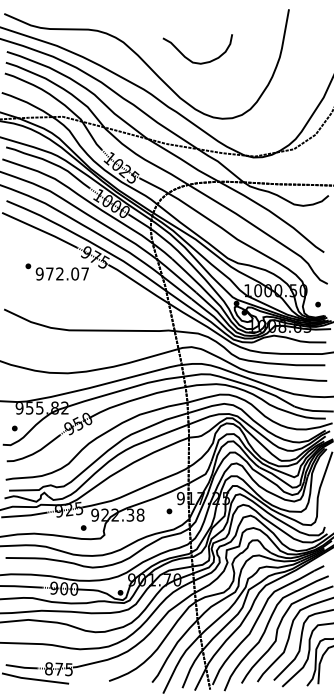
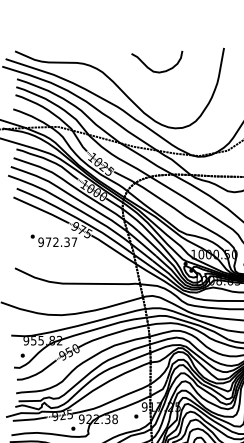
curve: (190, 59) -> (151, 69), moved
text: (75, 273) -> (67, 241), 972.07 -> 972.37

